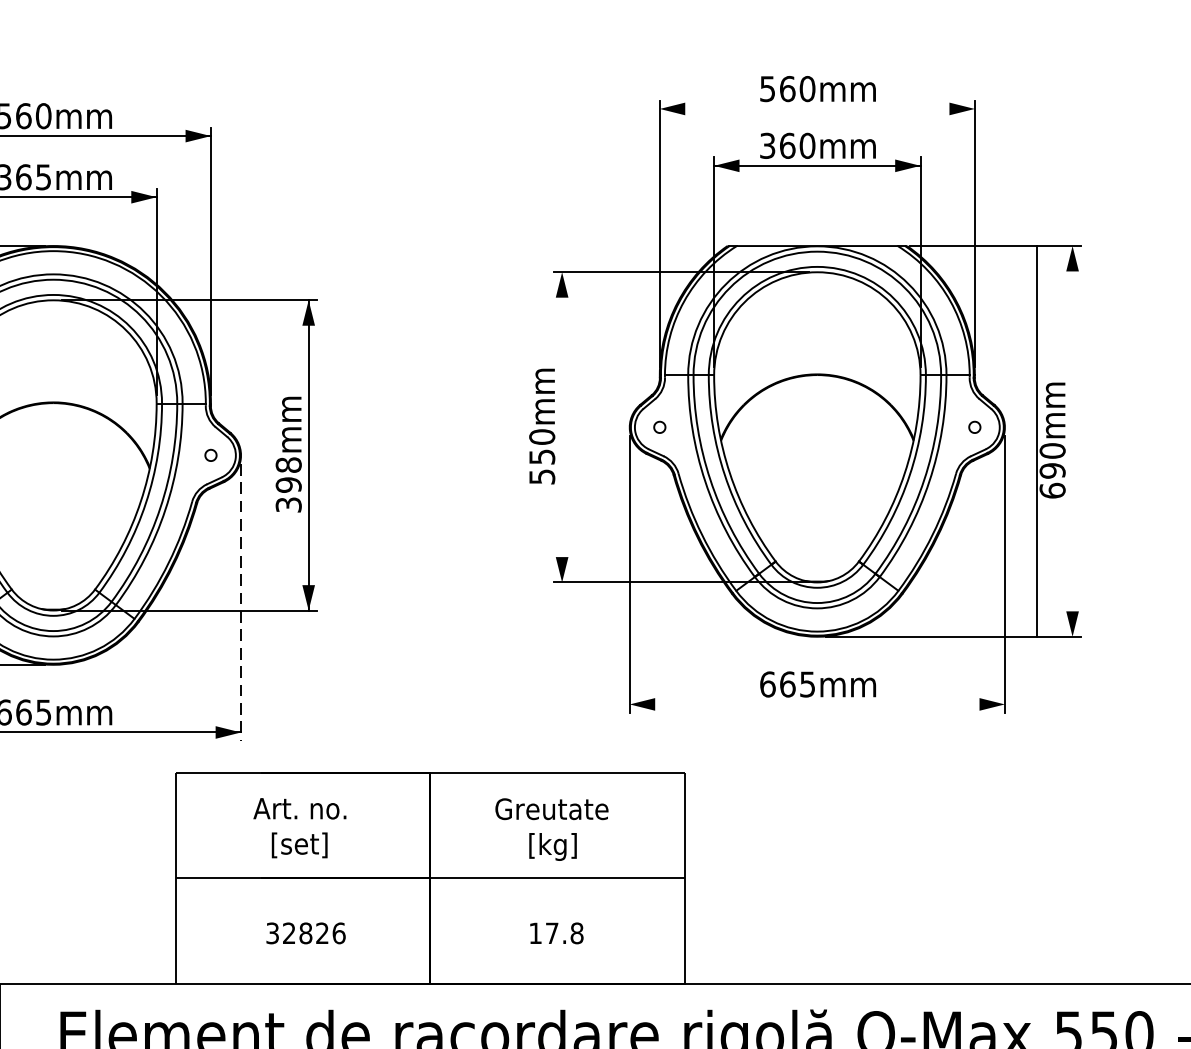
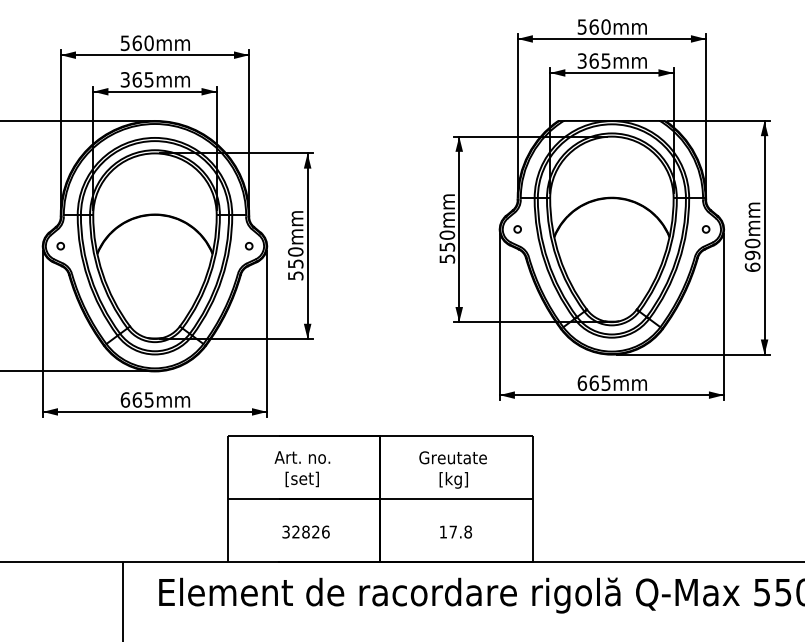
line: (816, 108) -> (611, 38), added
text: (806, 144) -> (605, 60), 360mm -> 365mm
line: (562, 427) -> (459, 229), added
line: (1037, 440) -> (764, 237), moved
text: (288, 484) -> (295, 263), 398mm -> 550mm
line: (241, 603) -> (267, 334), dashed -> solid
line: (816, 705) -> (611, 395), added

